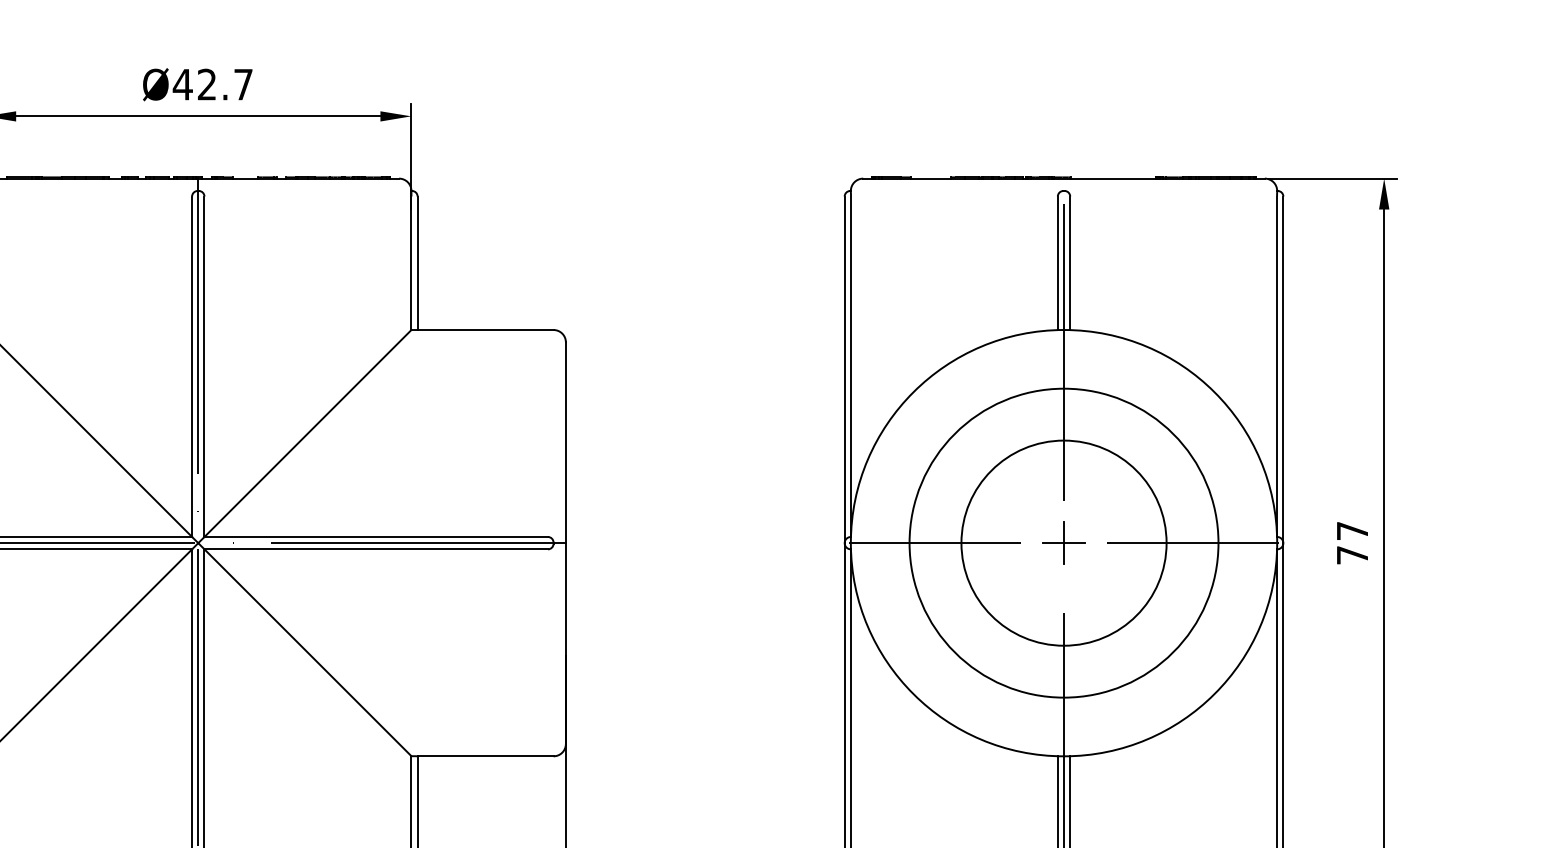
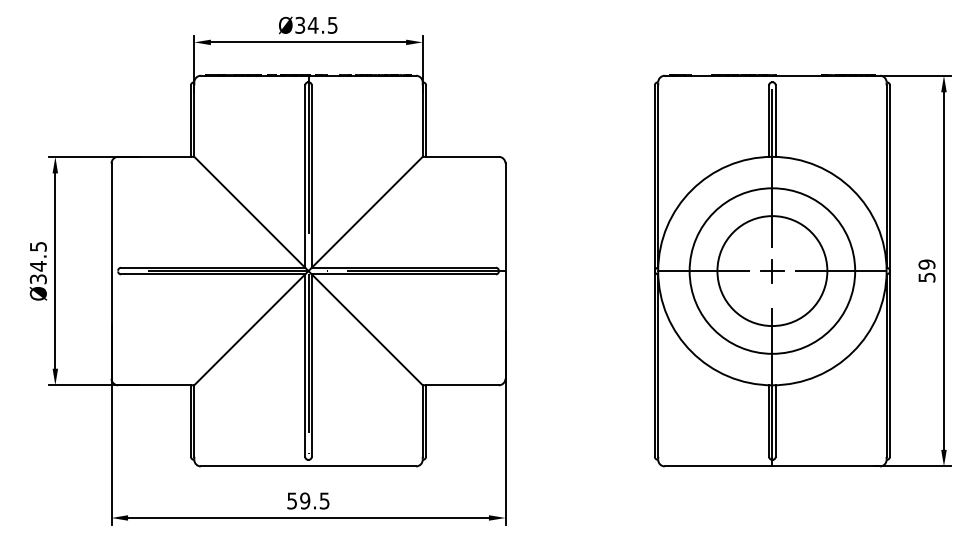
text: (211, 82) -> (315, 24), Ø42.7 -> Ø34.5
text: (1351, 542) -> (926, 270), 77 -> 59

